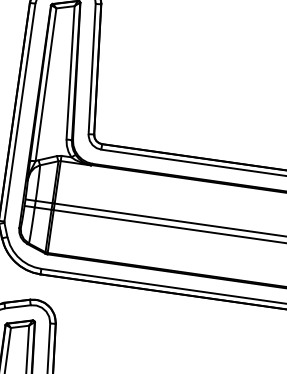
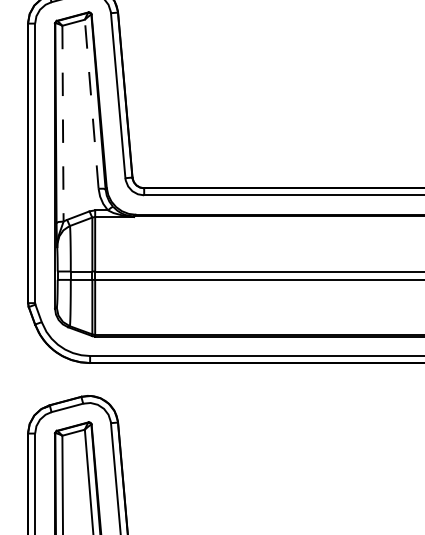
line: (70, 73) -> (91, 104), solid -> dashed
line: (46, 84) -> (63, 123), solid -> dashed

